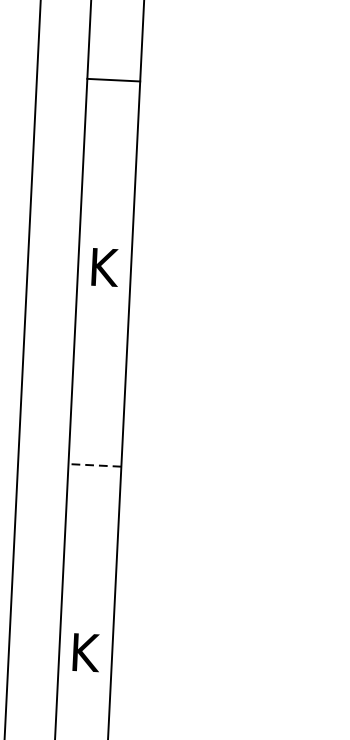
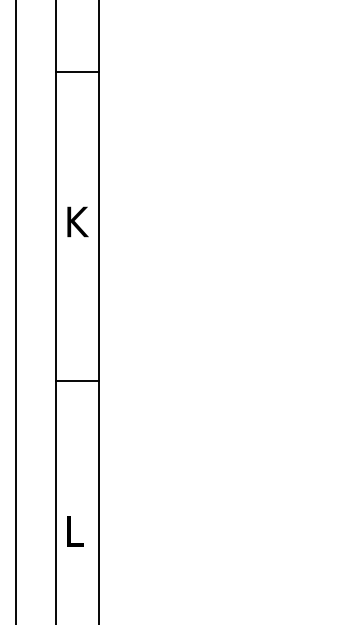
line: (93, 464) -> (76, 380), dashed -> solid
text: (85, 652) -> (77, 531), K -> L

